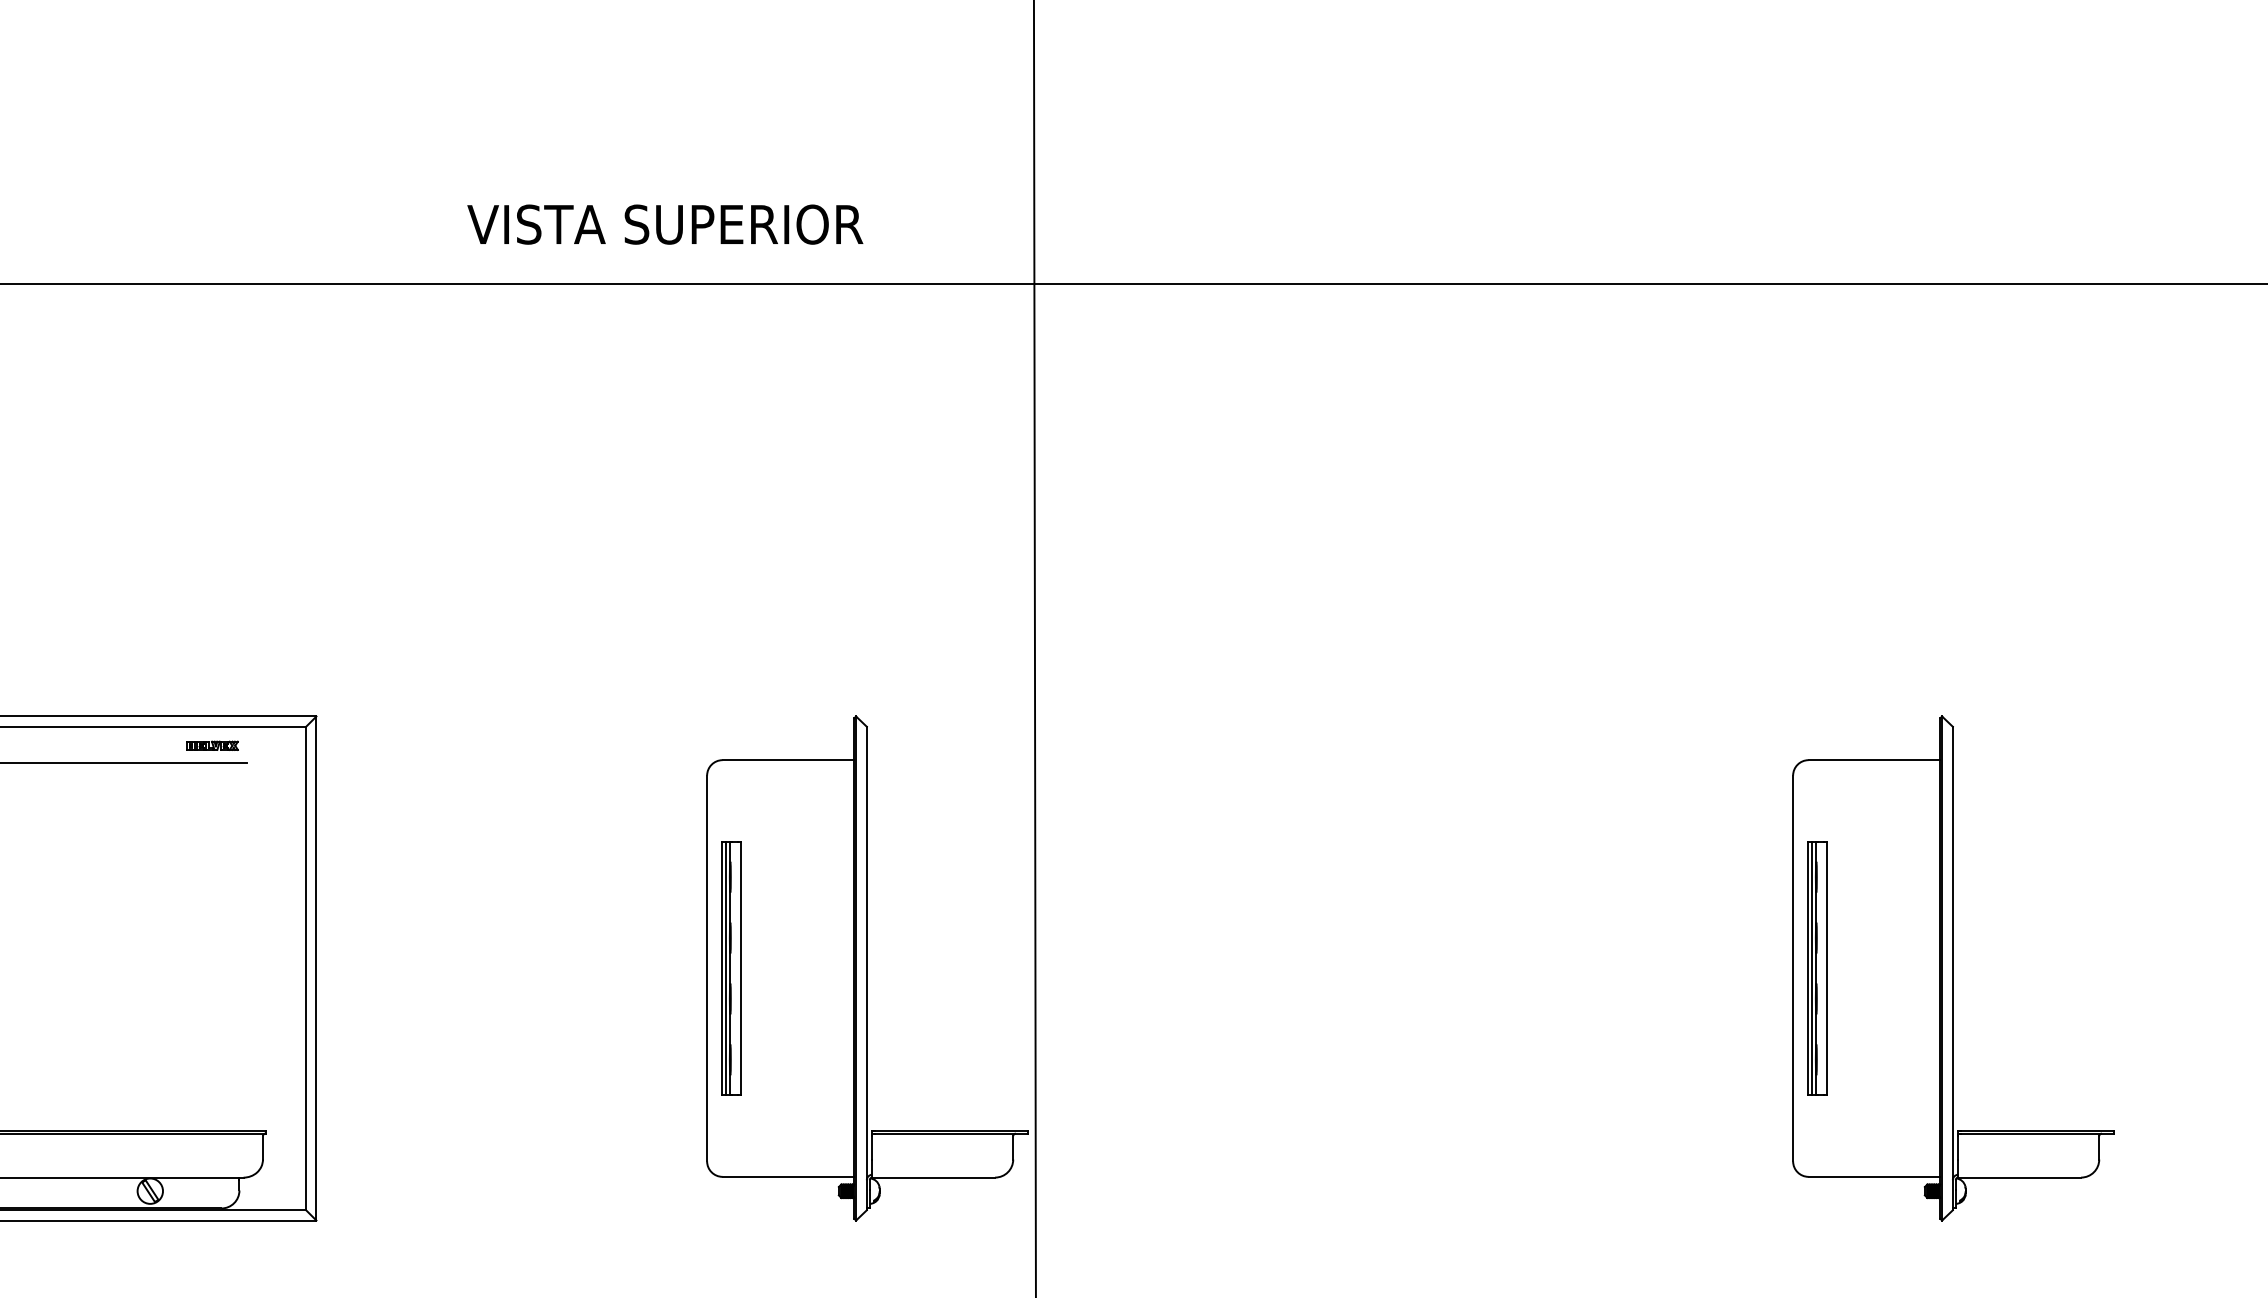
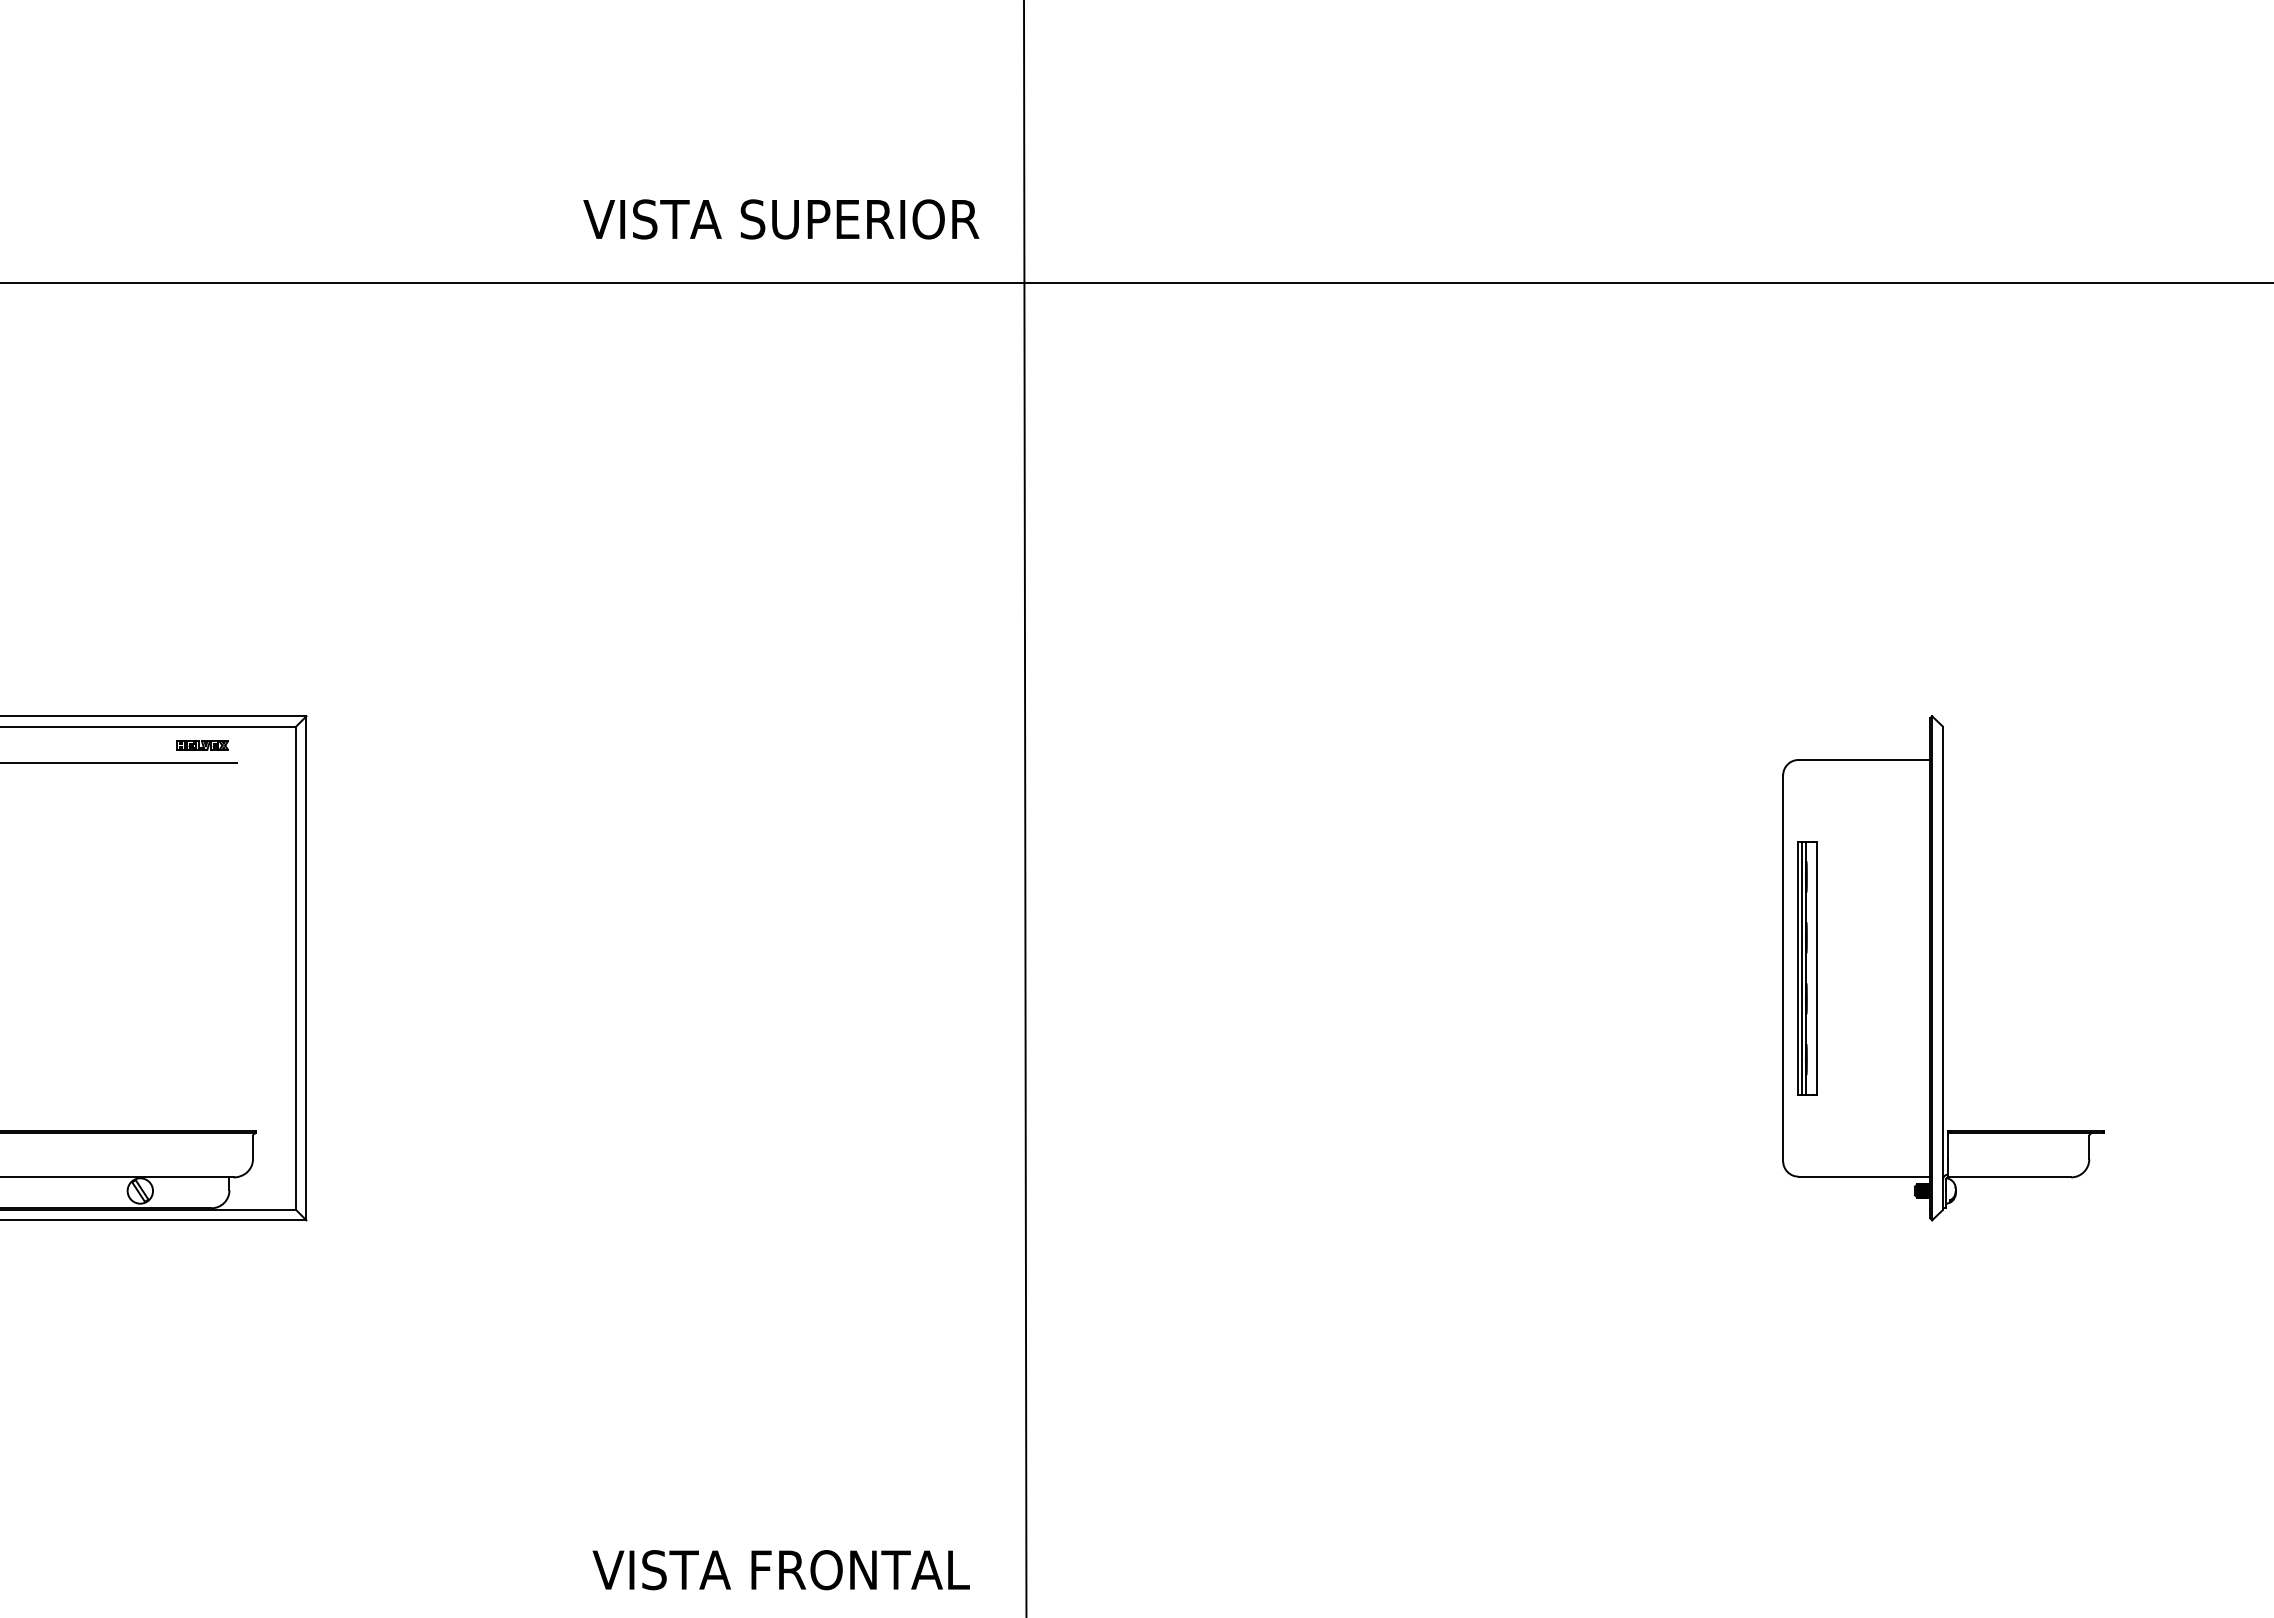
text: (665, 224) -> (781, 219), moved
part: (867, 968) -> (857, 968), removed

